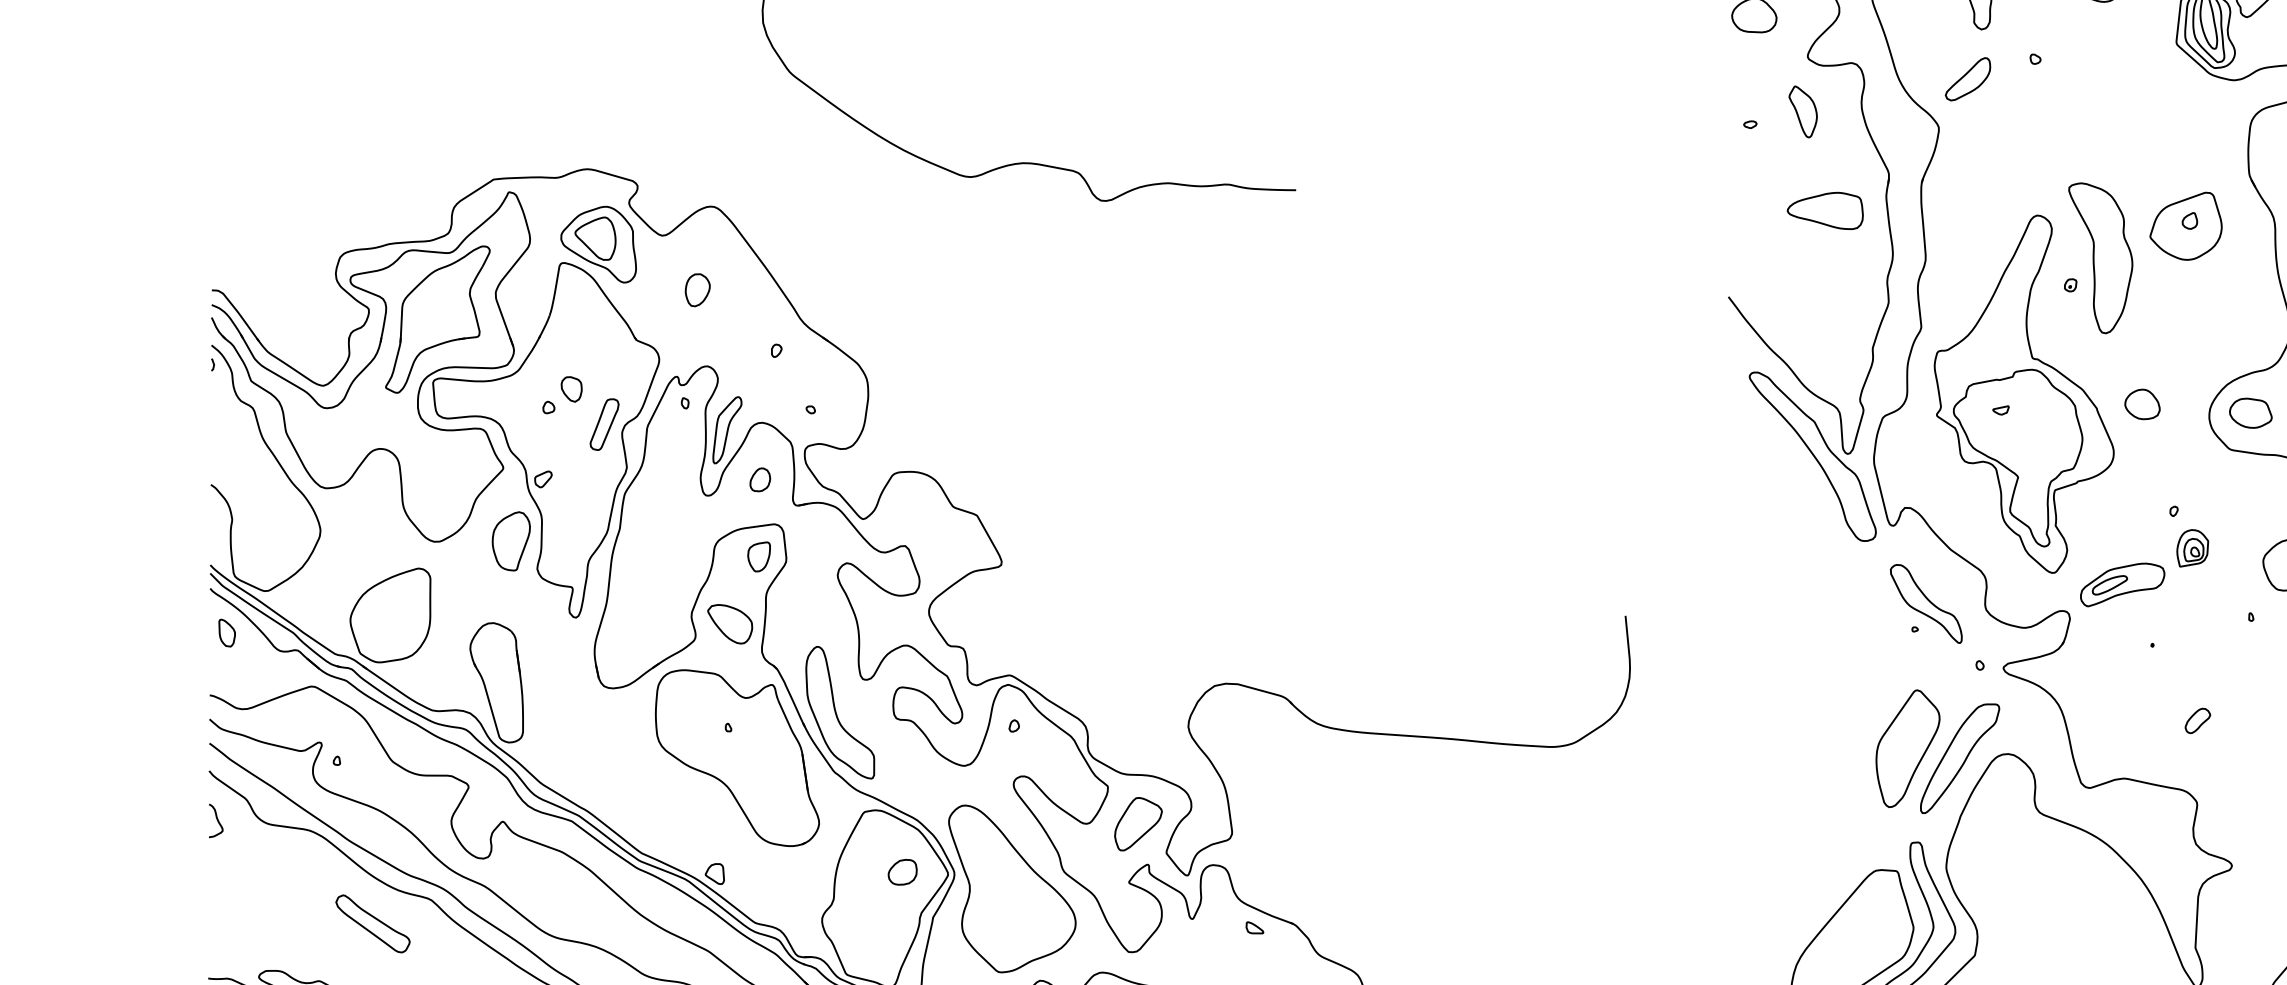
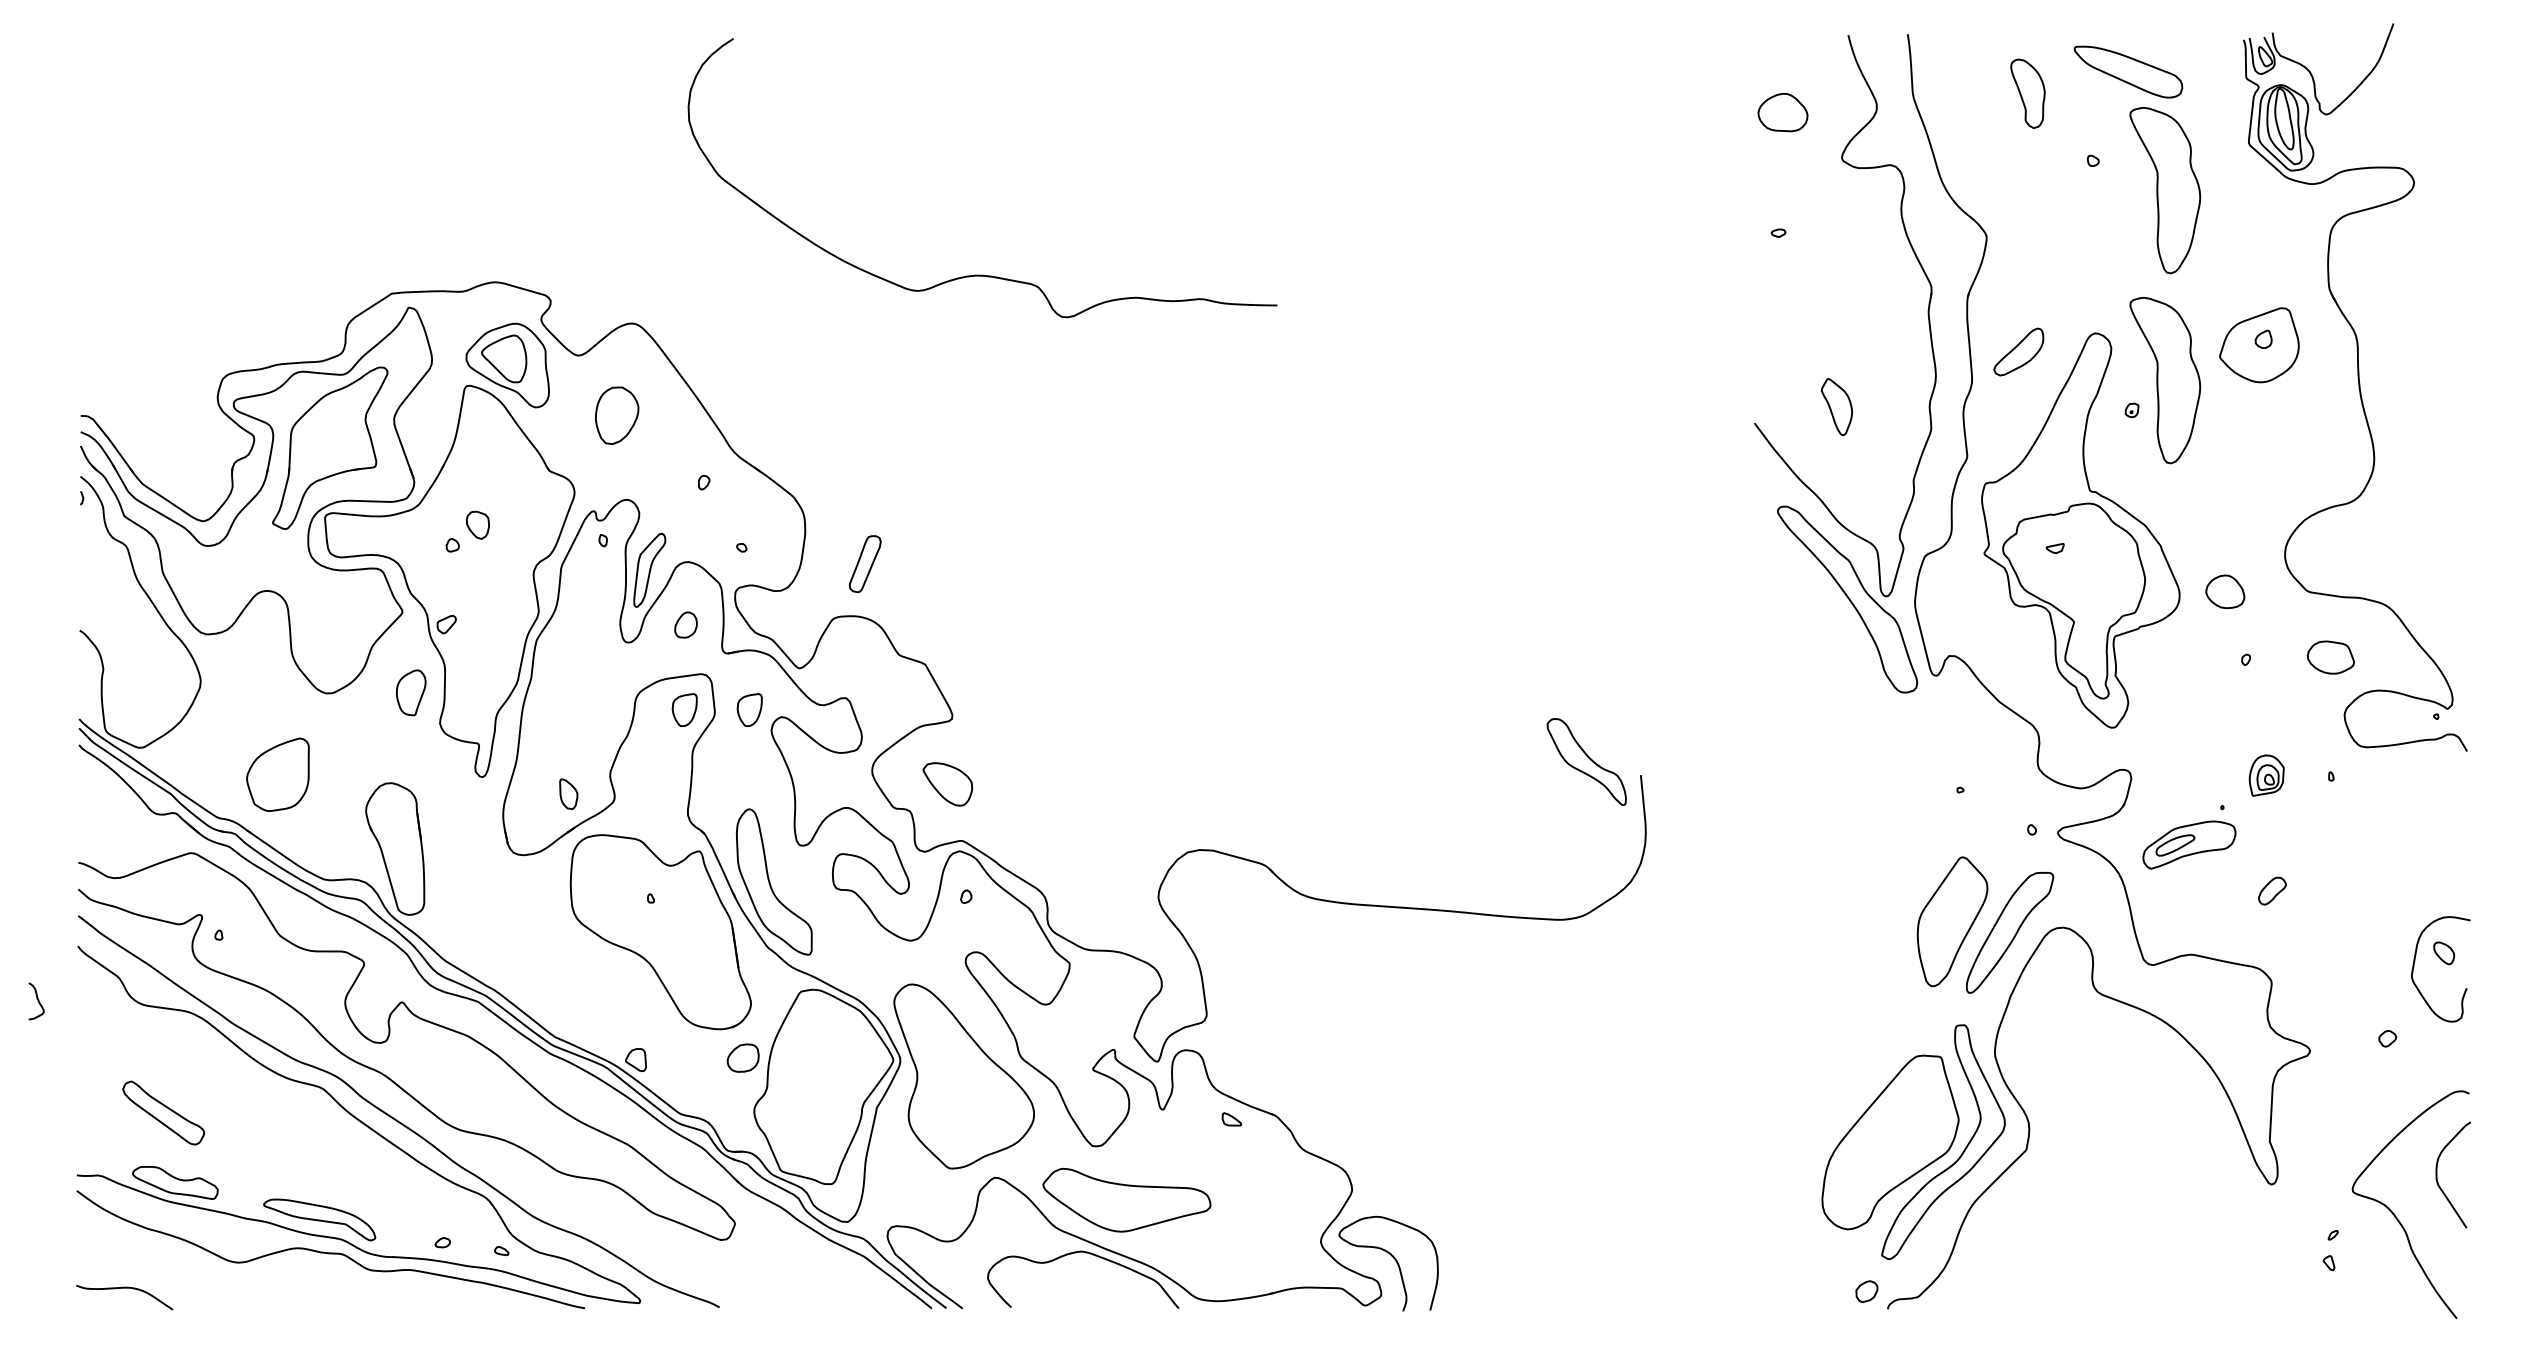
part: (1967, 78) -> (2018, 351), moved
part: (2100, 86) -> (2165, 190), added
part: (1802, 112) -> (1836, 407), moved
part: (1825, 211) -> (1861, 328), removed
part: (697, 289) -> (616, 415), size x1.6
part: (2142, 404) -> (2225, 591), moved
part: (2250, 413) -> (2330, 657), moved
part: (603, 424) -> (864, 564), moved
part: (510, 540) -> (410, 692), size x0.7
part: (2192, 548) -> (2266, 775), moved
part: (817, 557) -> (749, 710), added
part: (2122, 584) -> (2189, 844), moved
part: (1926, 603) -> (1586, 761), moved
part: (390, 615) -> (277, 774), size x0.7
part: (729, 624) -> (947, 784), moved
part: (226, 632) -> (568, 793), moved
curve: (216, 820) -> (37, 1001), moved
part: (1138, 823) -> (1103, 1004), removed
part: (902, 871) -> (742, 1057), moved
part: (372, 923) -> (163, 1112), moved

